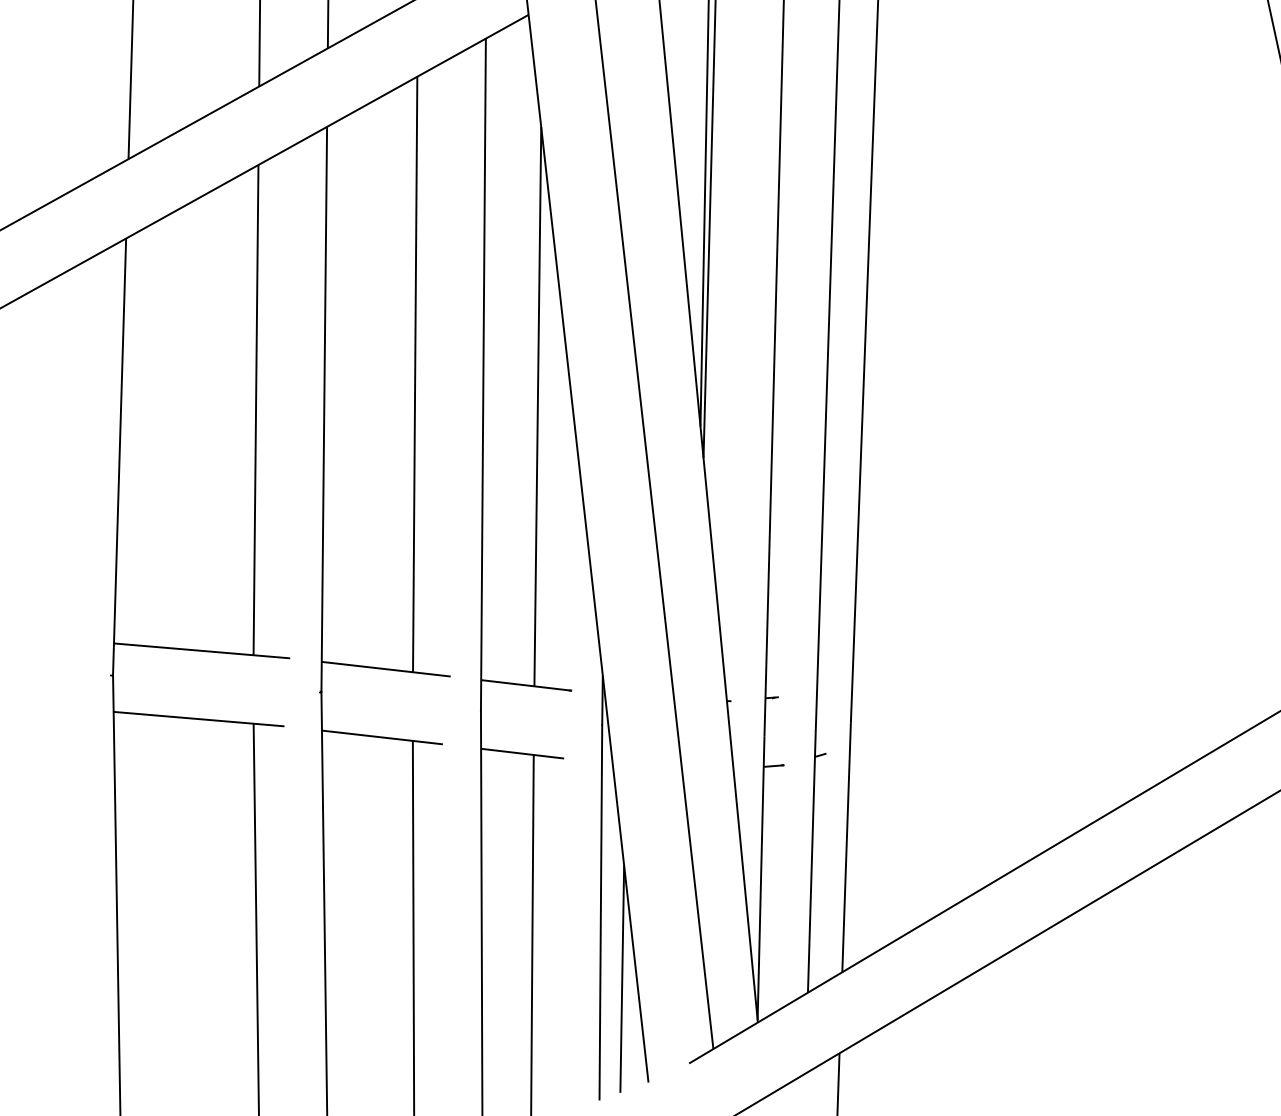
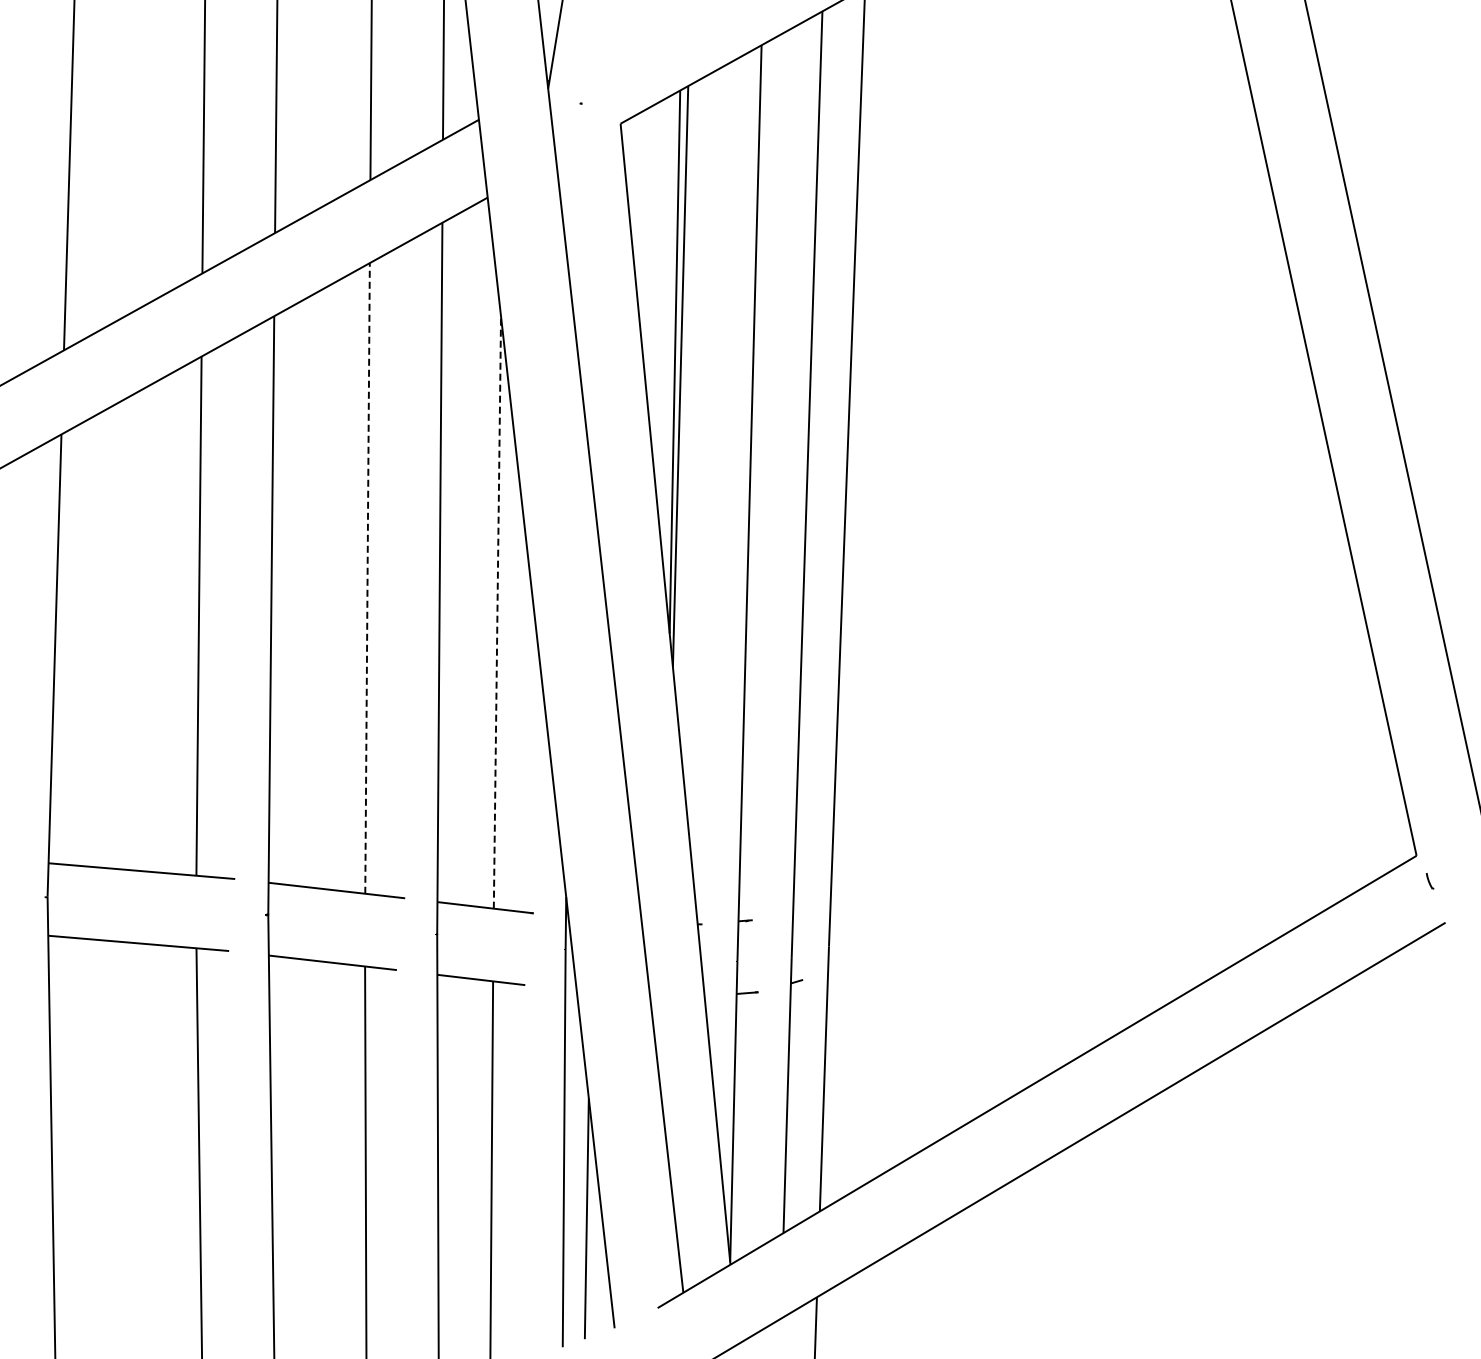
line: (415, 373) -> (367, 577), solid -> dashed
line: (537, 406) -> (497, 612), solid -> dashed

